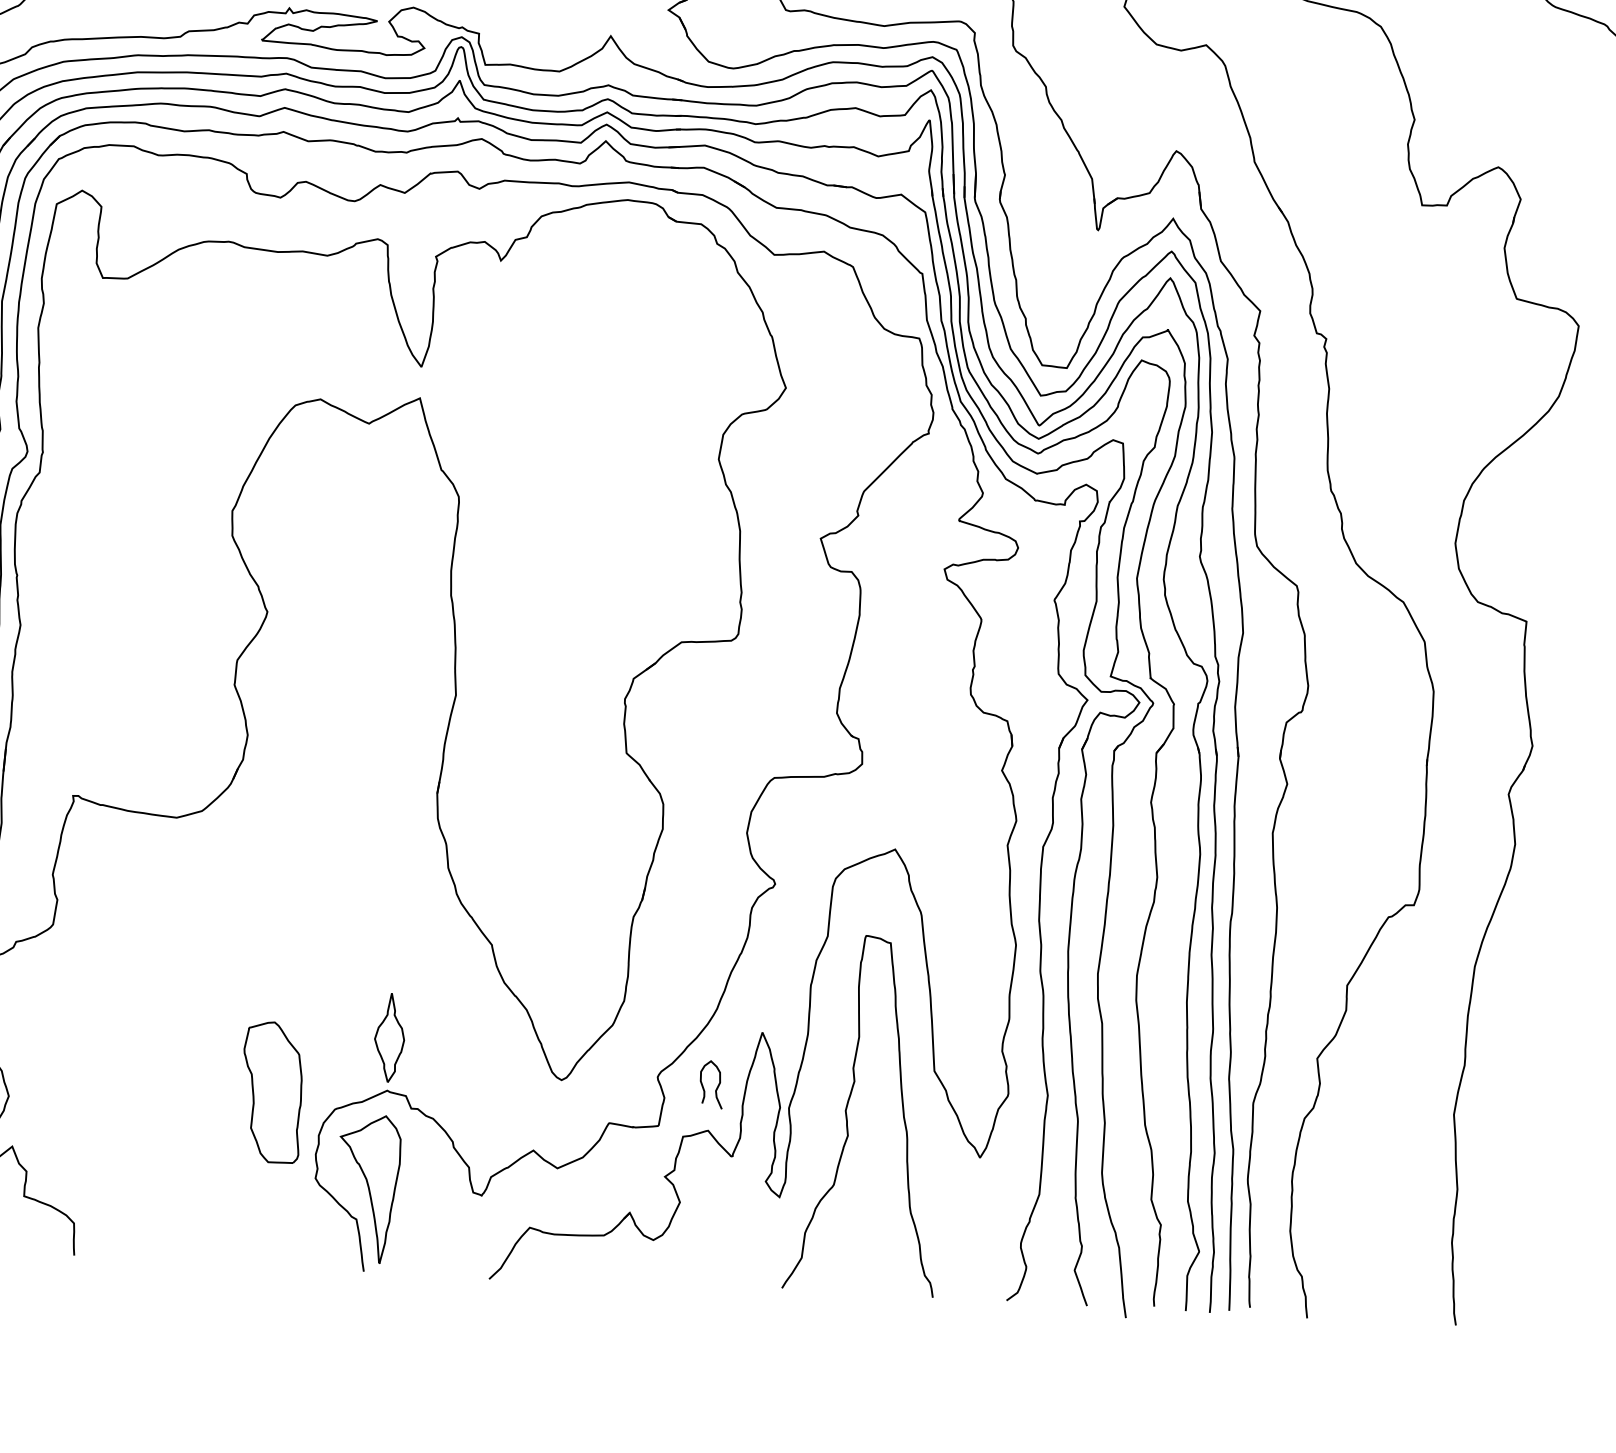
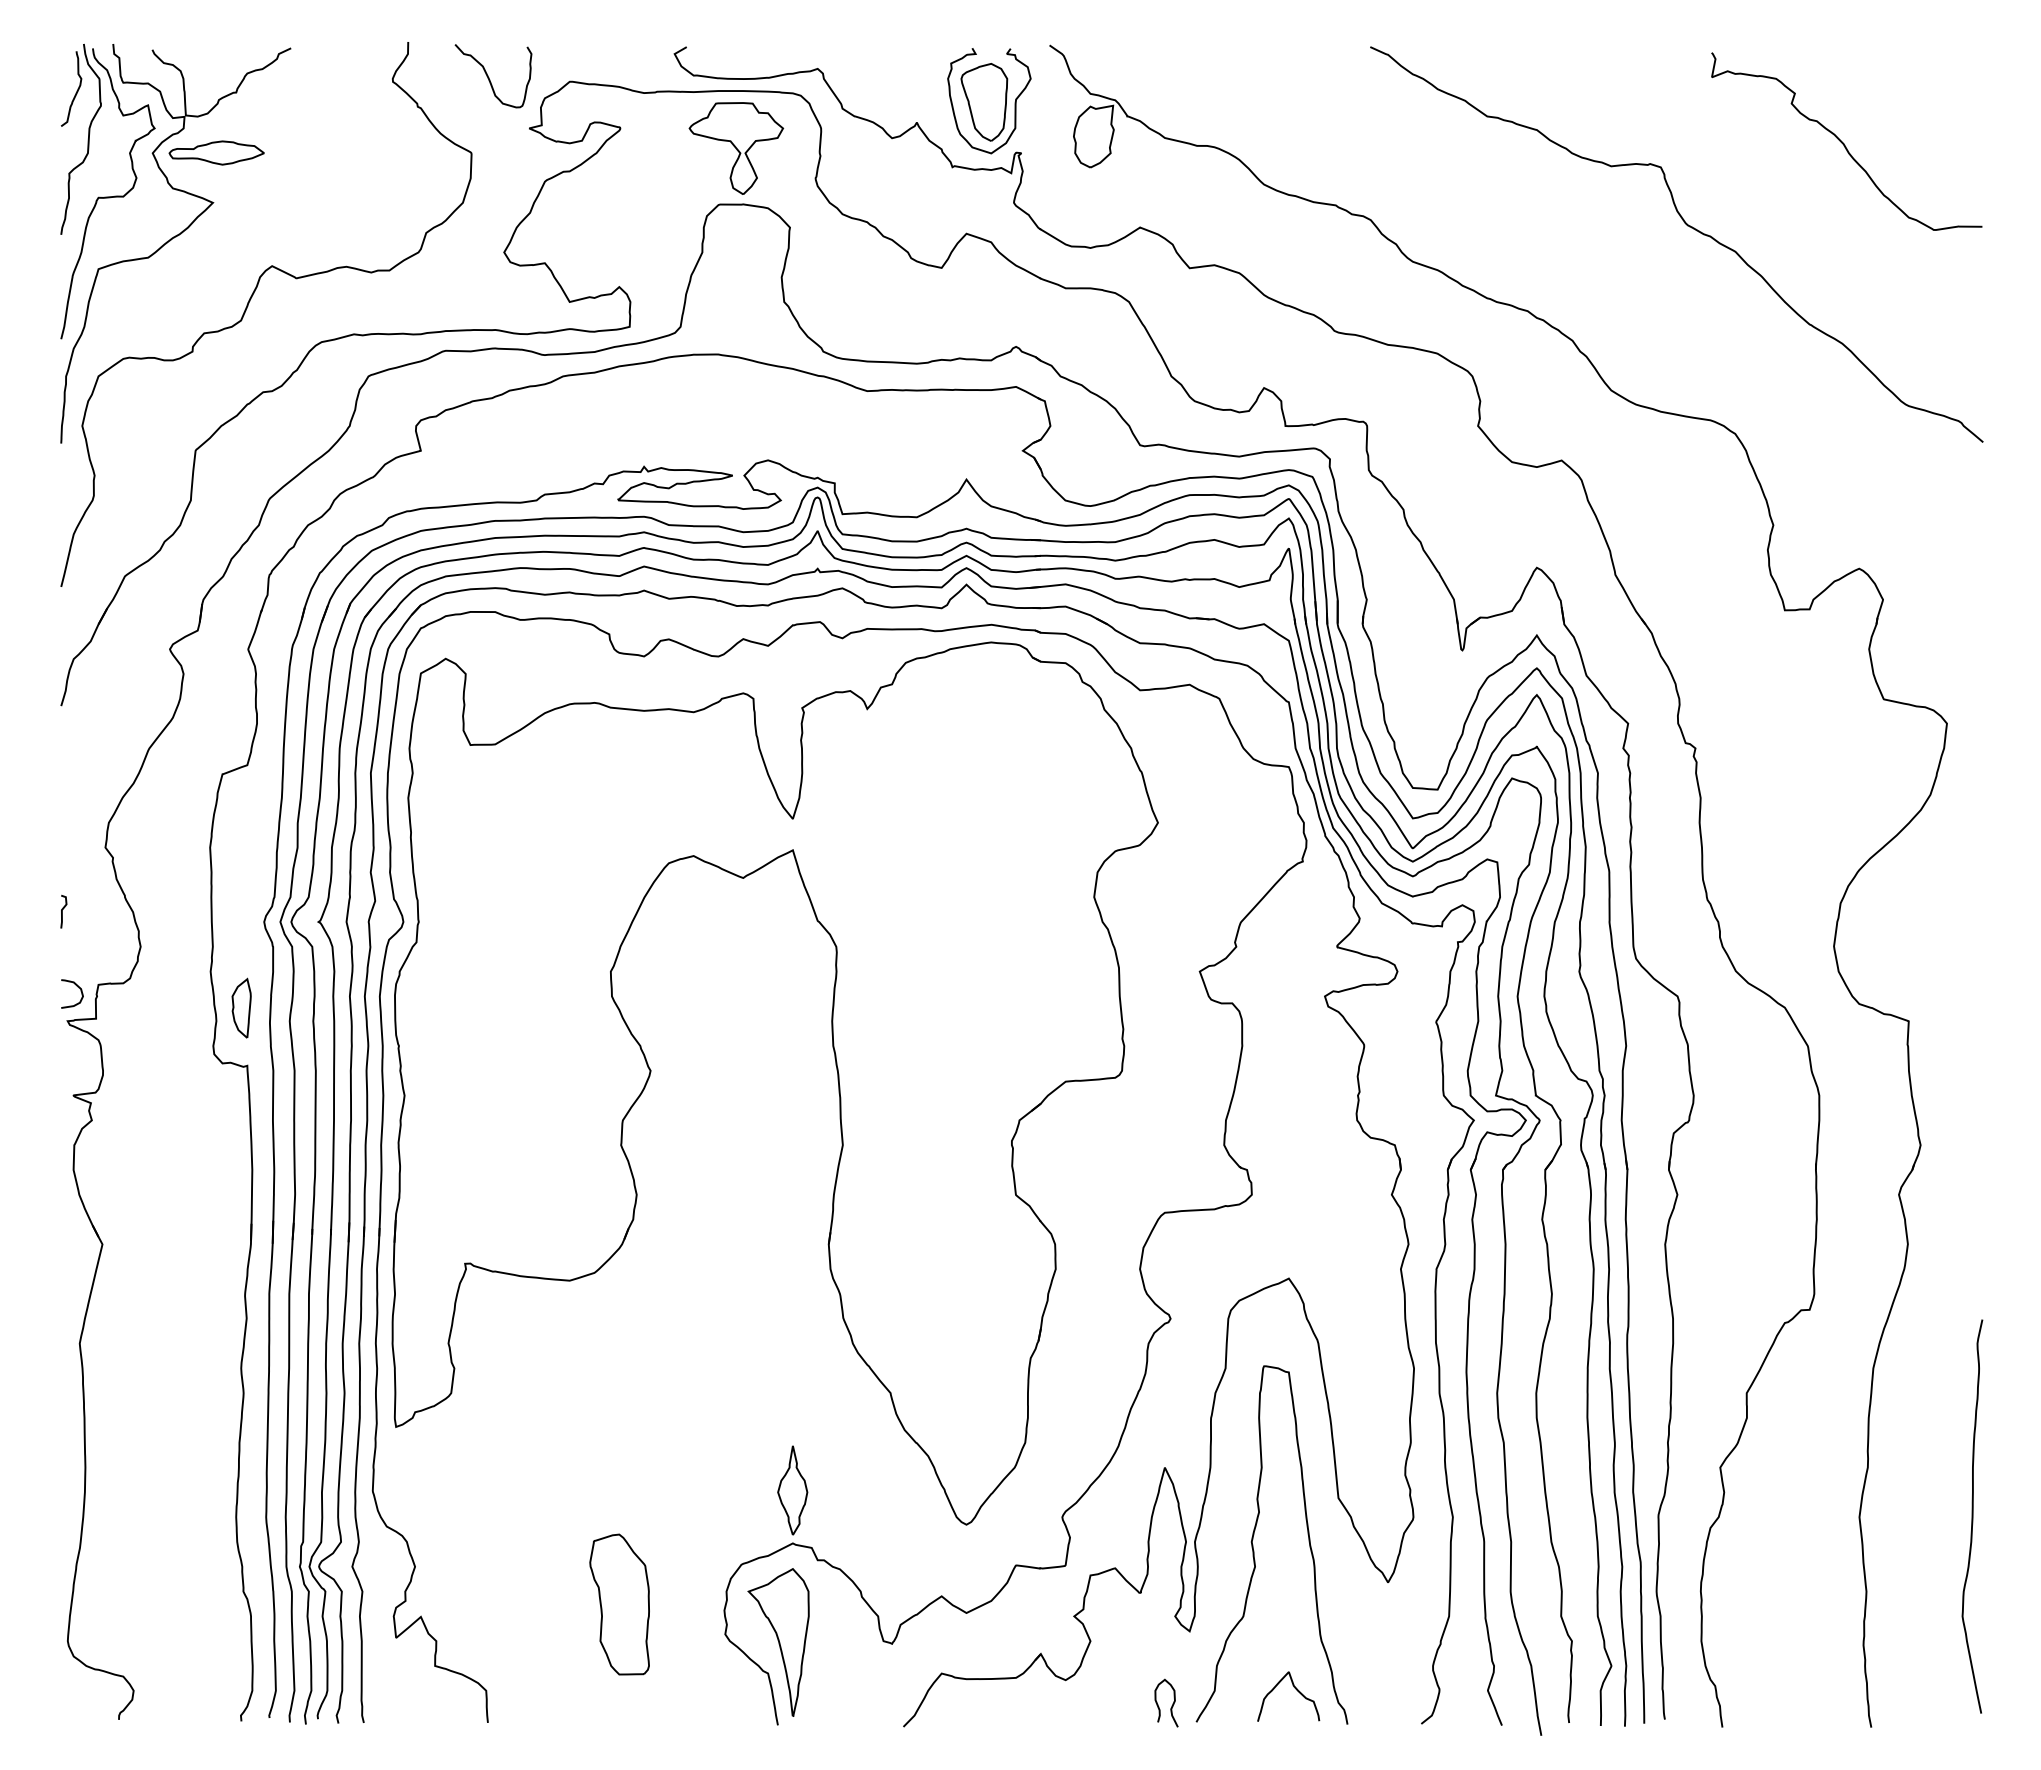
curve: (716, 1087) -> (1171, 1705), moved
part: (271, 1092) -> (619, 1604), moved
curve: (1566, 1119) -> (1972, 1516), added
curve: (882, 1260) -> (1295, 1689), added

